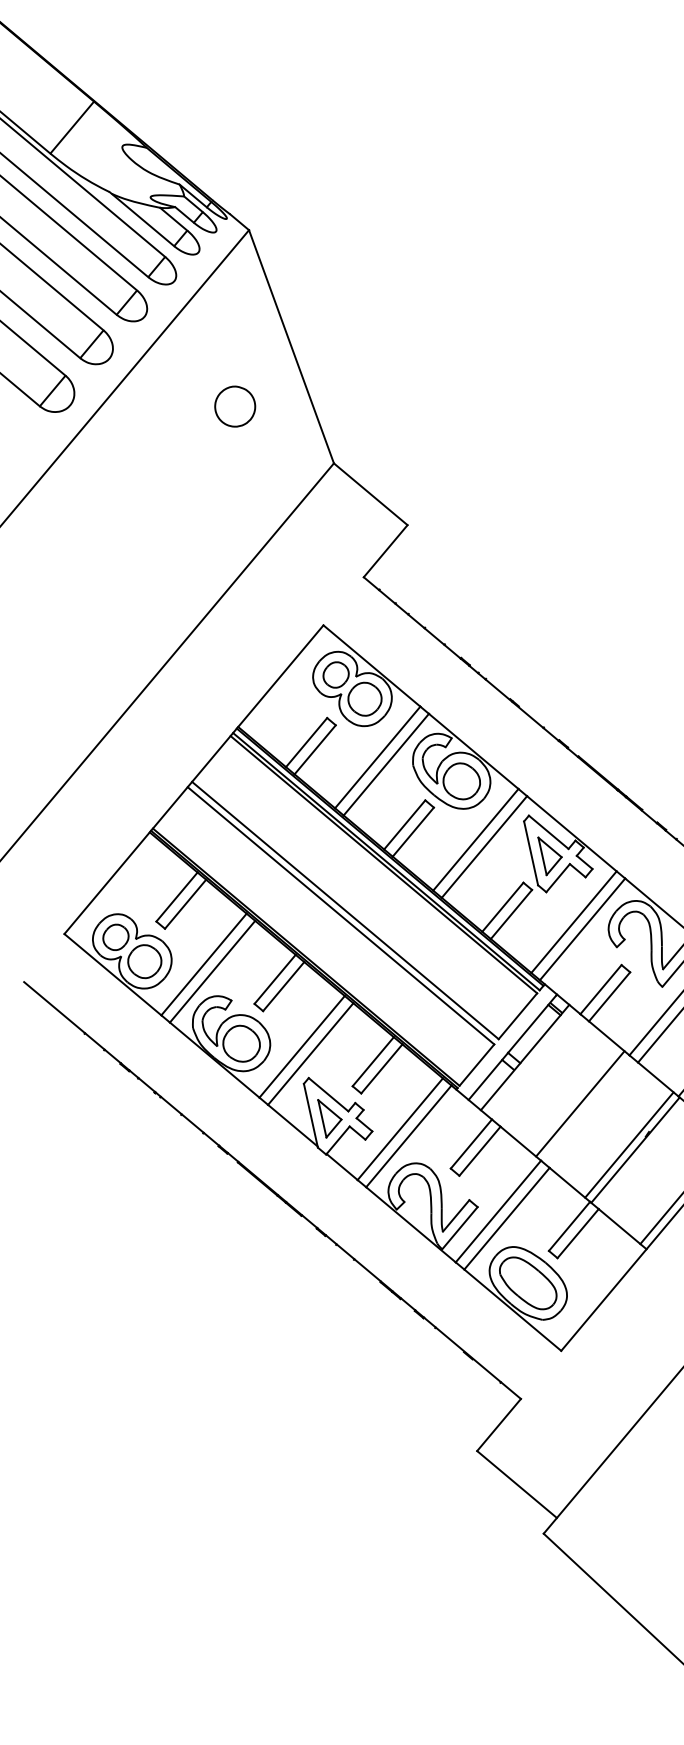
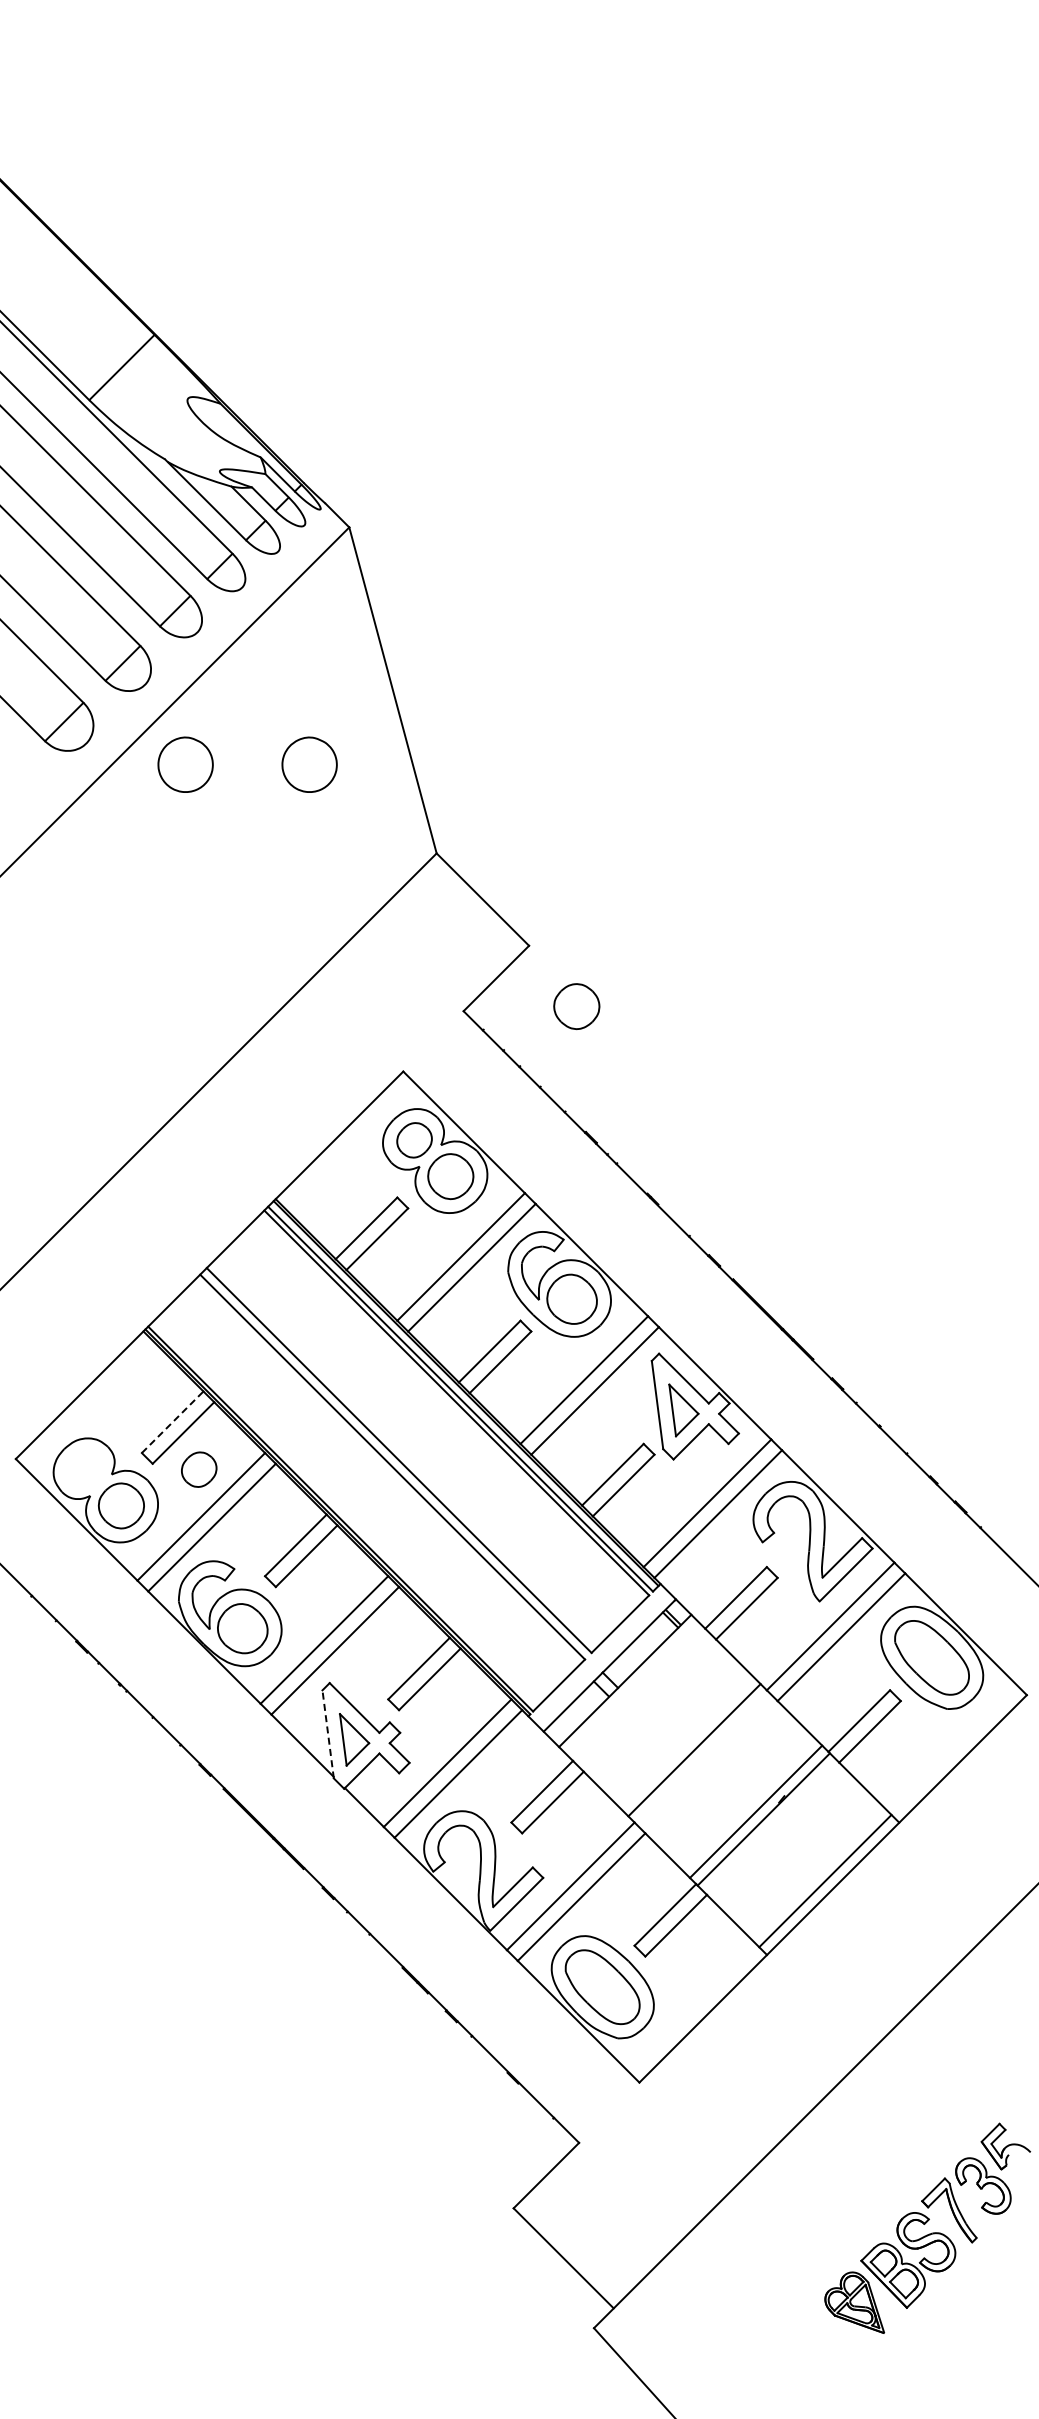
part: (144, 414) -> (185, 764), added
part: (446, 566) -> (576, 1006), added
line: (176, 897) -> (172, 1422), solid -> dashed
part: (116, 937) -> (199, 1469), moved
line: (311, 1115) -> (328, 1733), solid -> dashed

